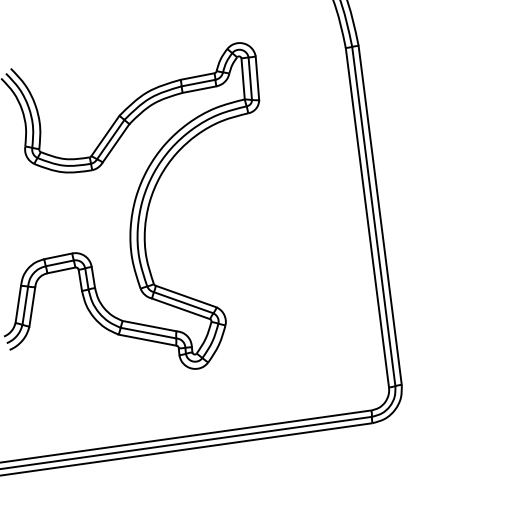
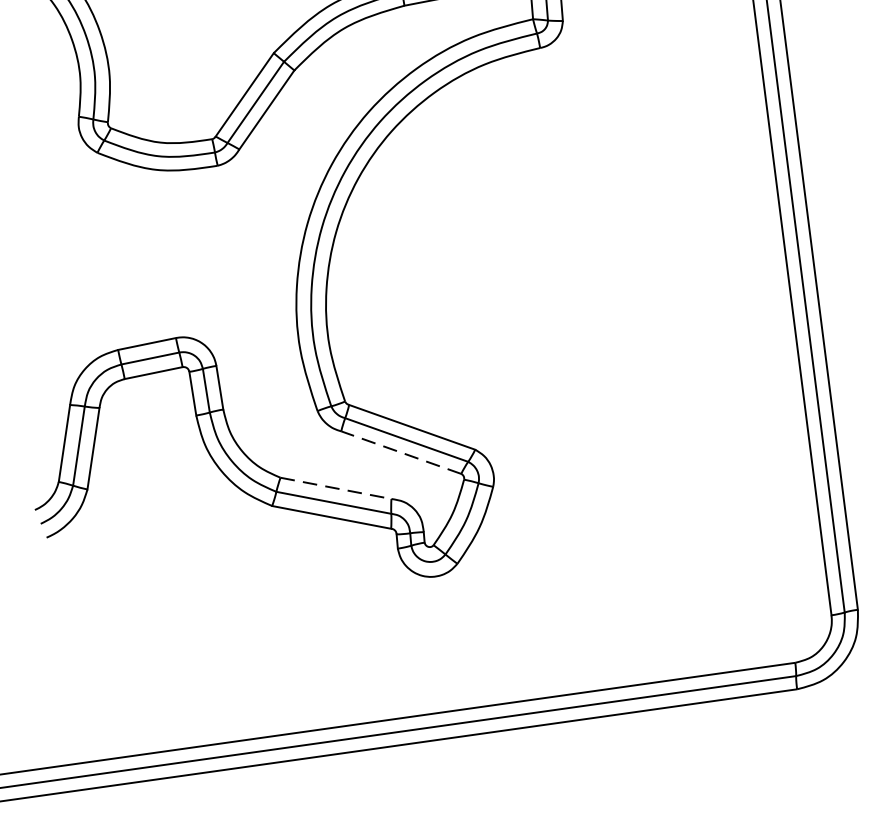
line: (181, 308) -> (402, 451), solid -> dashed
line: (150, 326) -> (337, 489), solid -> dashed

